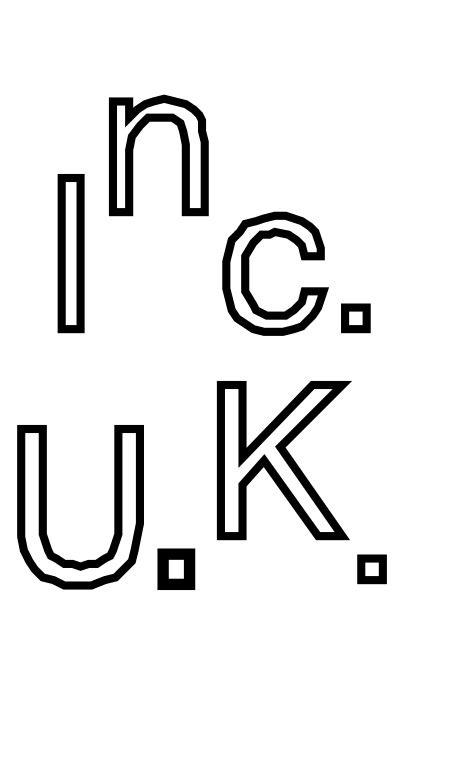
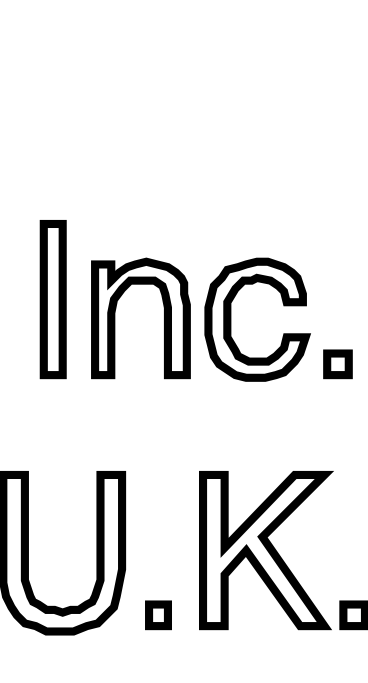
part: (181, 155) -> (163, 318), moved
part: (283, 460) -> (265, 550), moved
part: (176, 569) -> (158, 615), size x0.71

